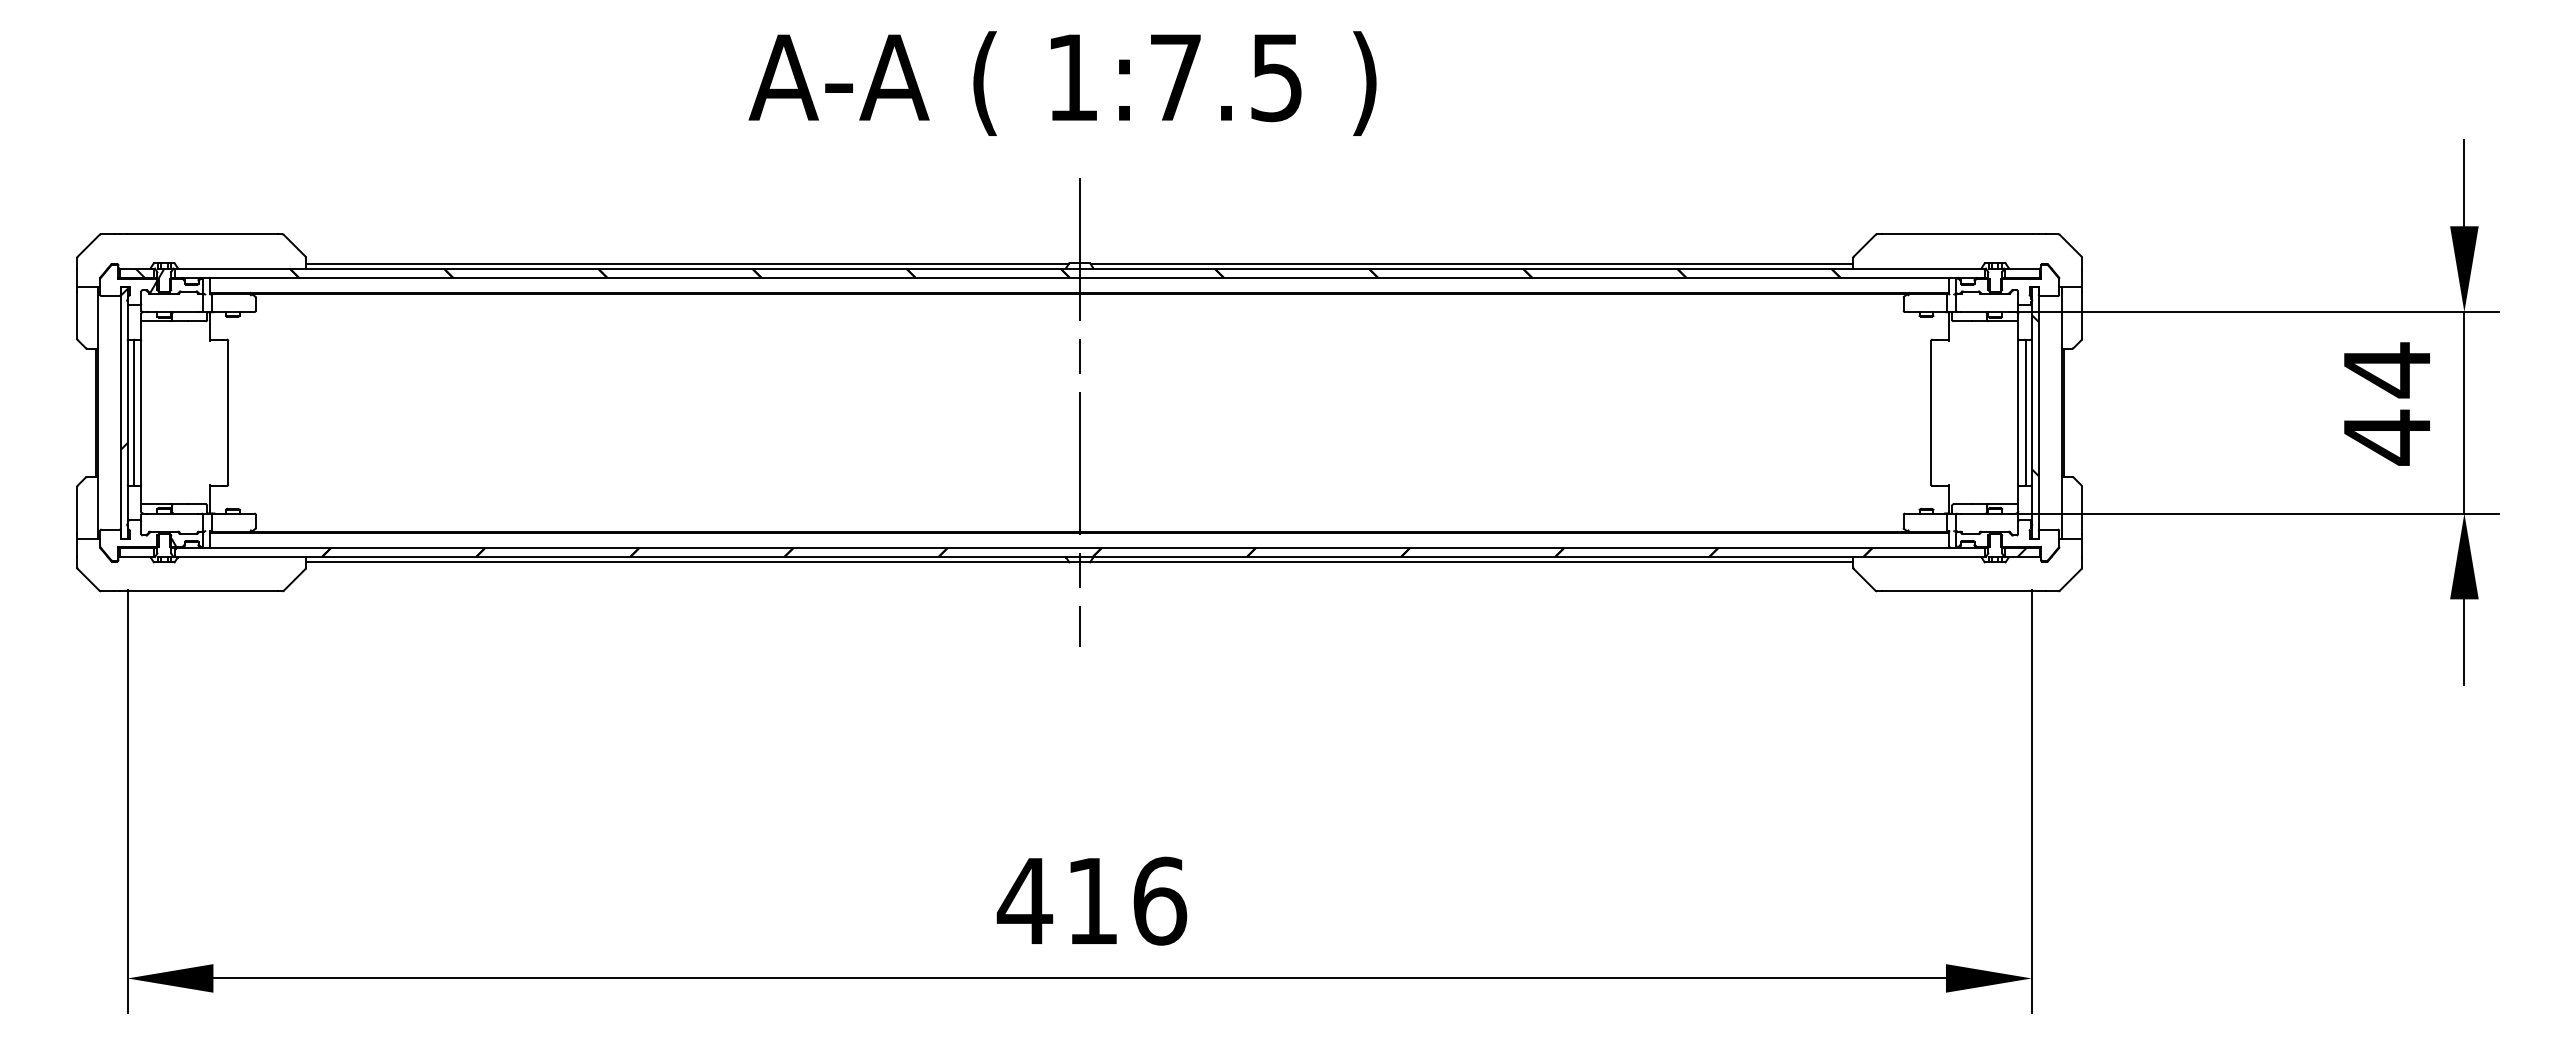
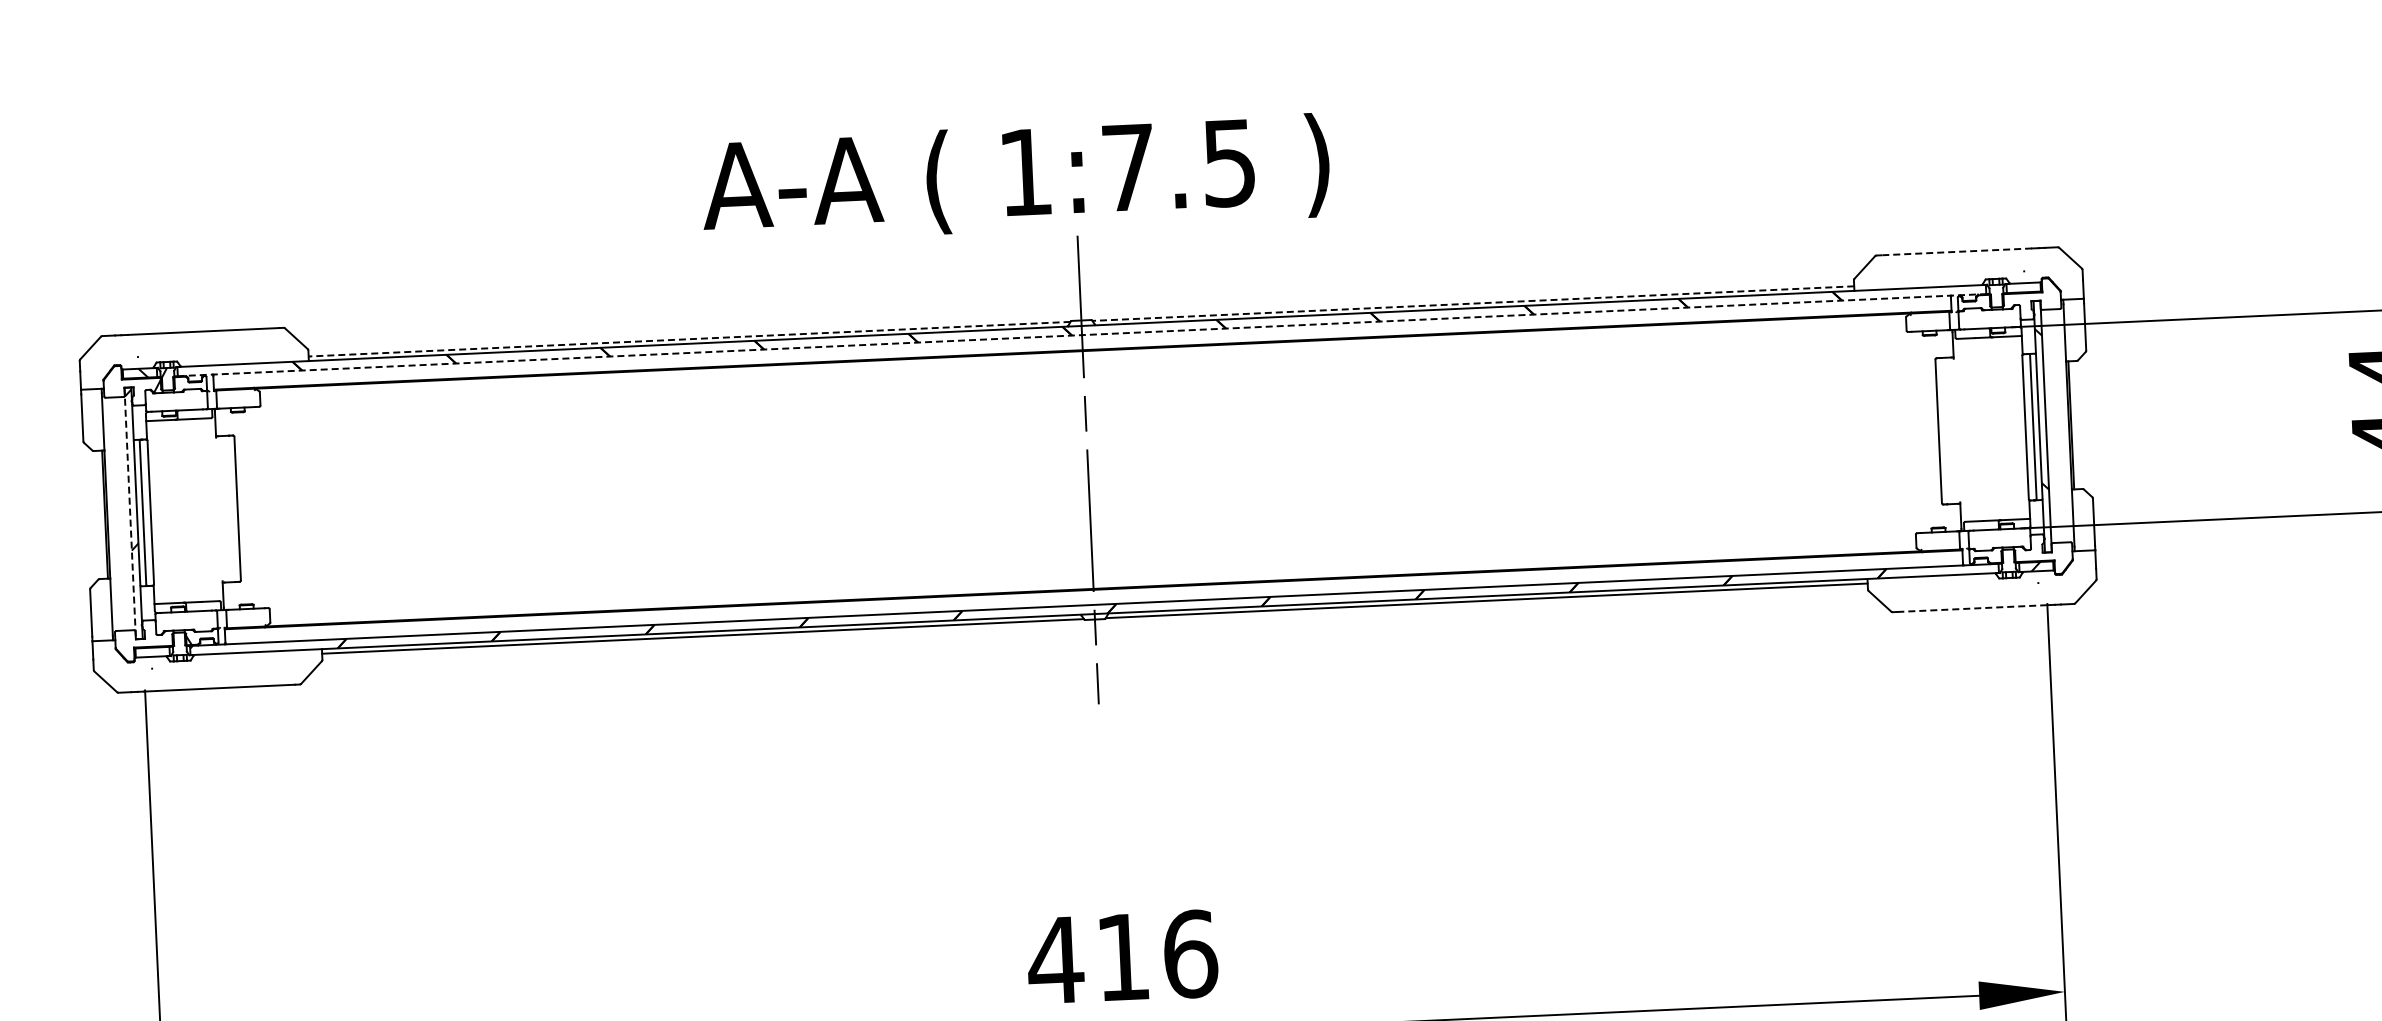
text: (1062, 83) -> (1015, 178), moved
line: (1957, 234) -> (1956, 252), solid -> dashed
line: (686, 264) -> (688, 339), solid -> dashed
line: (1471, 264) -> (1472, 304), solid -> dashed
line: (1080, 277) -> (1082, 334), solid -> dashed
line: (120, 412) -> (129, 513), solid -> dashed
line: (1957, 591) -> (1973, 608), solid -> dashed

